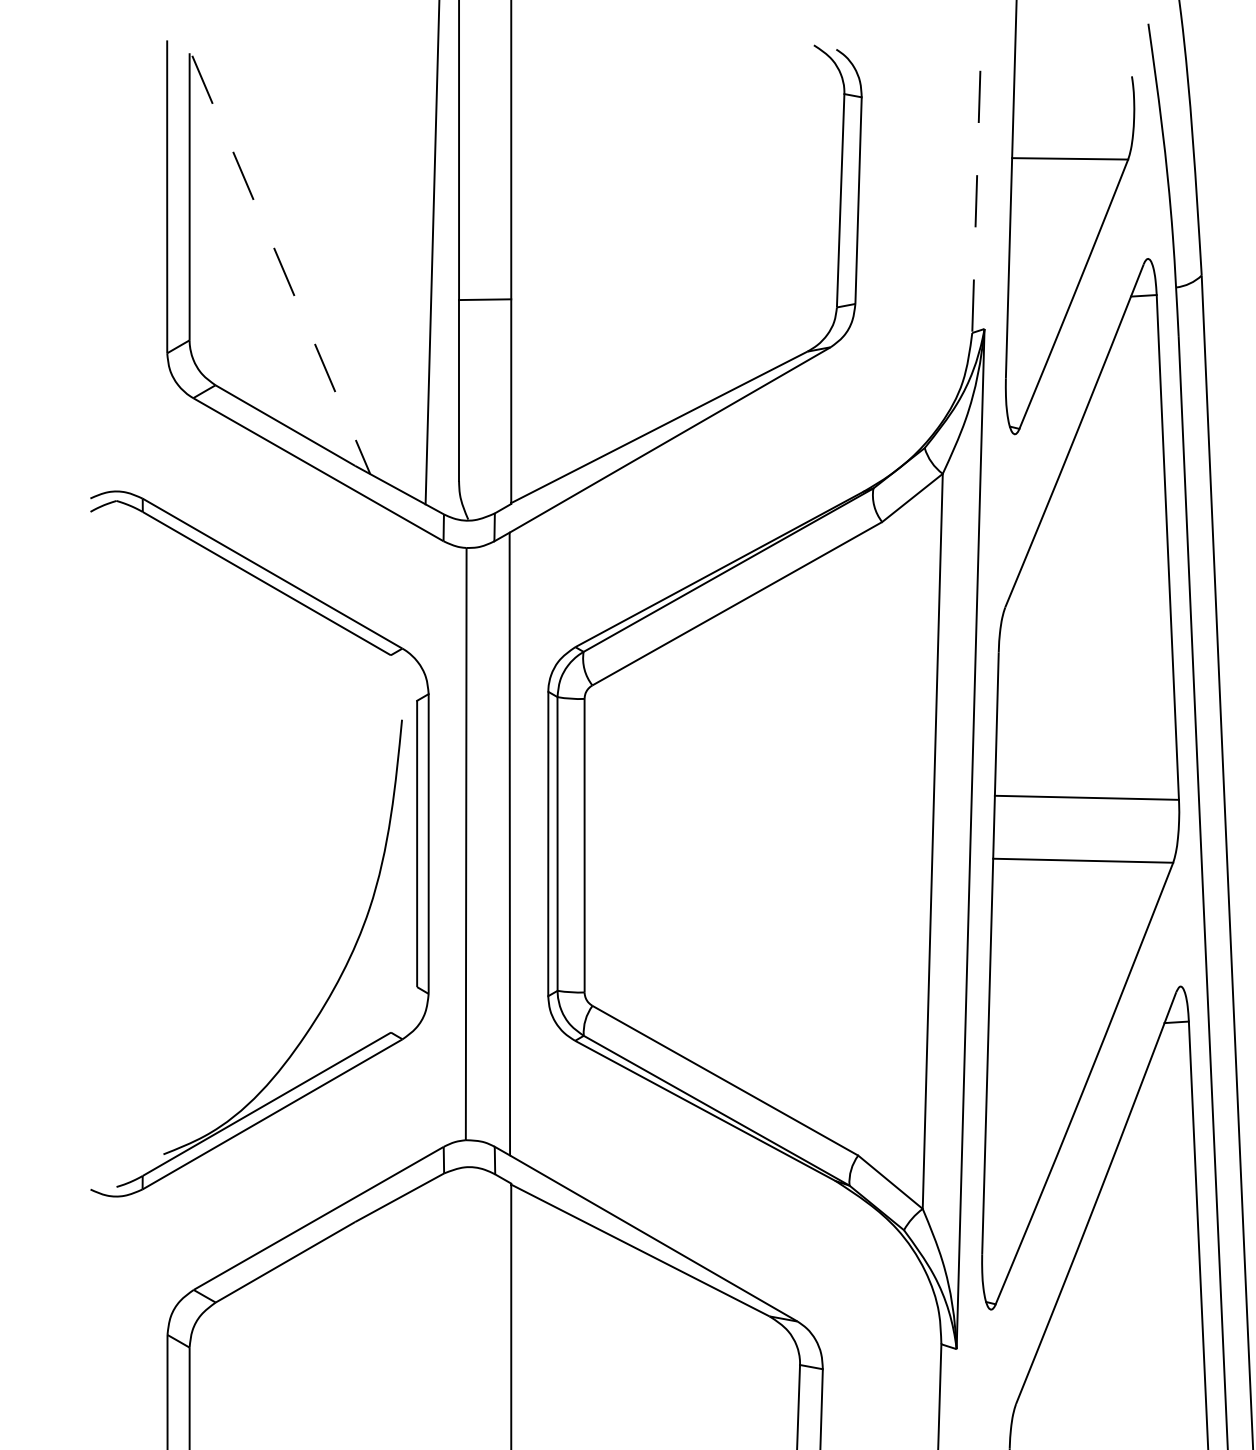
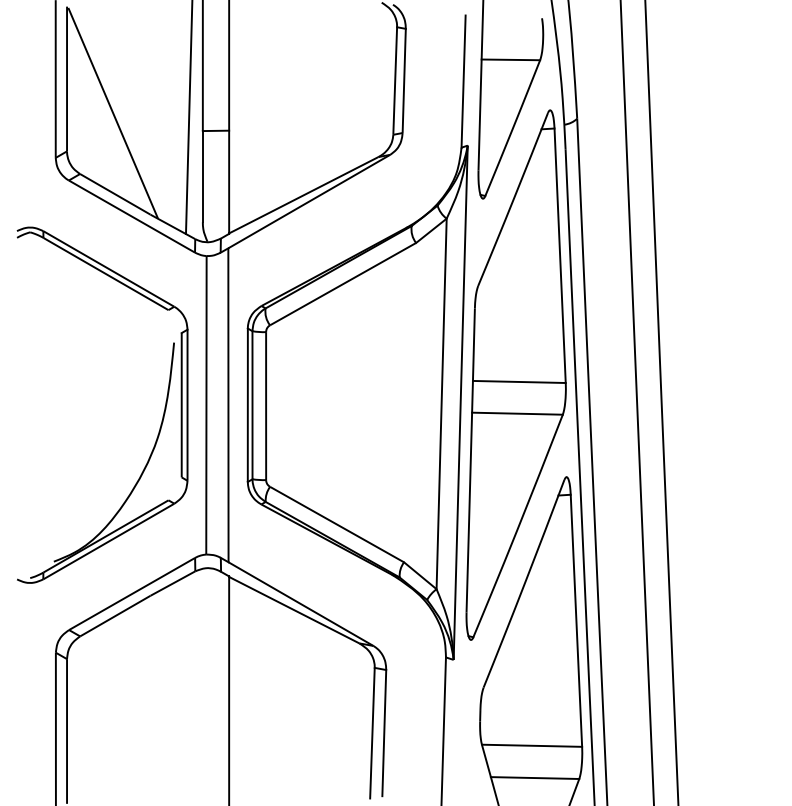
line: (976, 203) -> (463, 82), dashed -> solid
line: (281, 267) -> (113, 114), dashed -> solid

